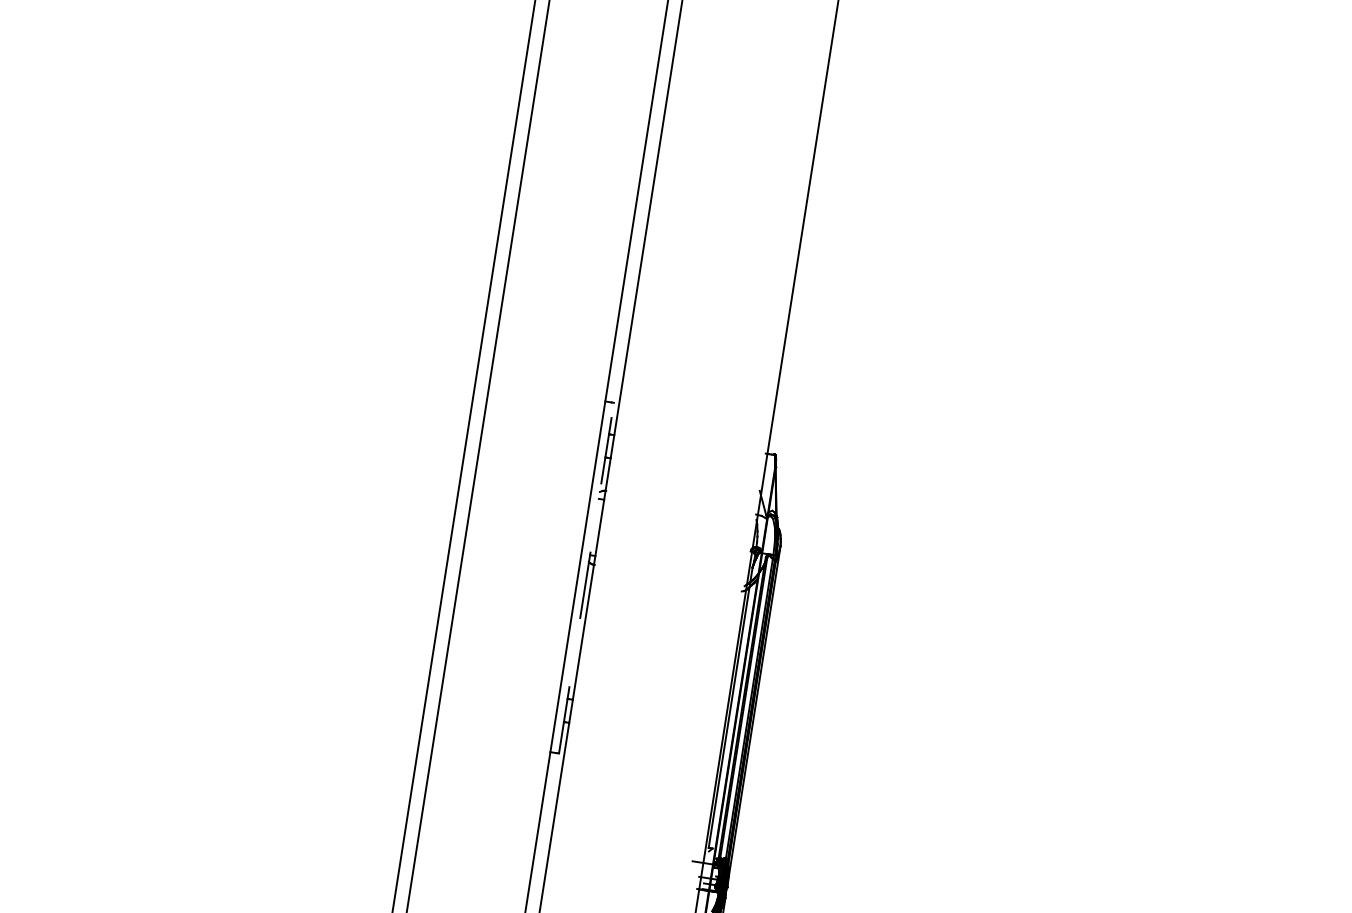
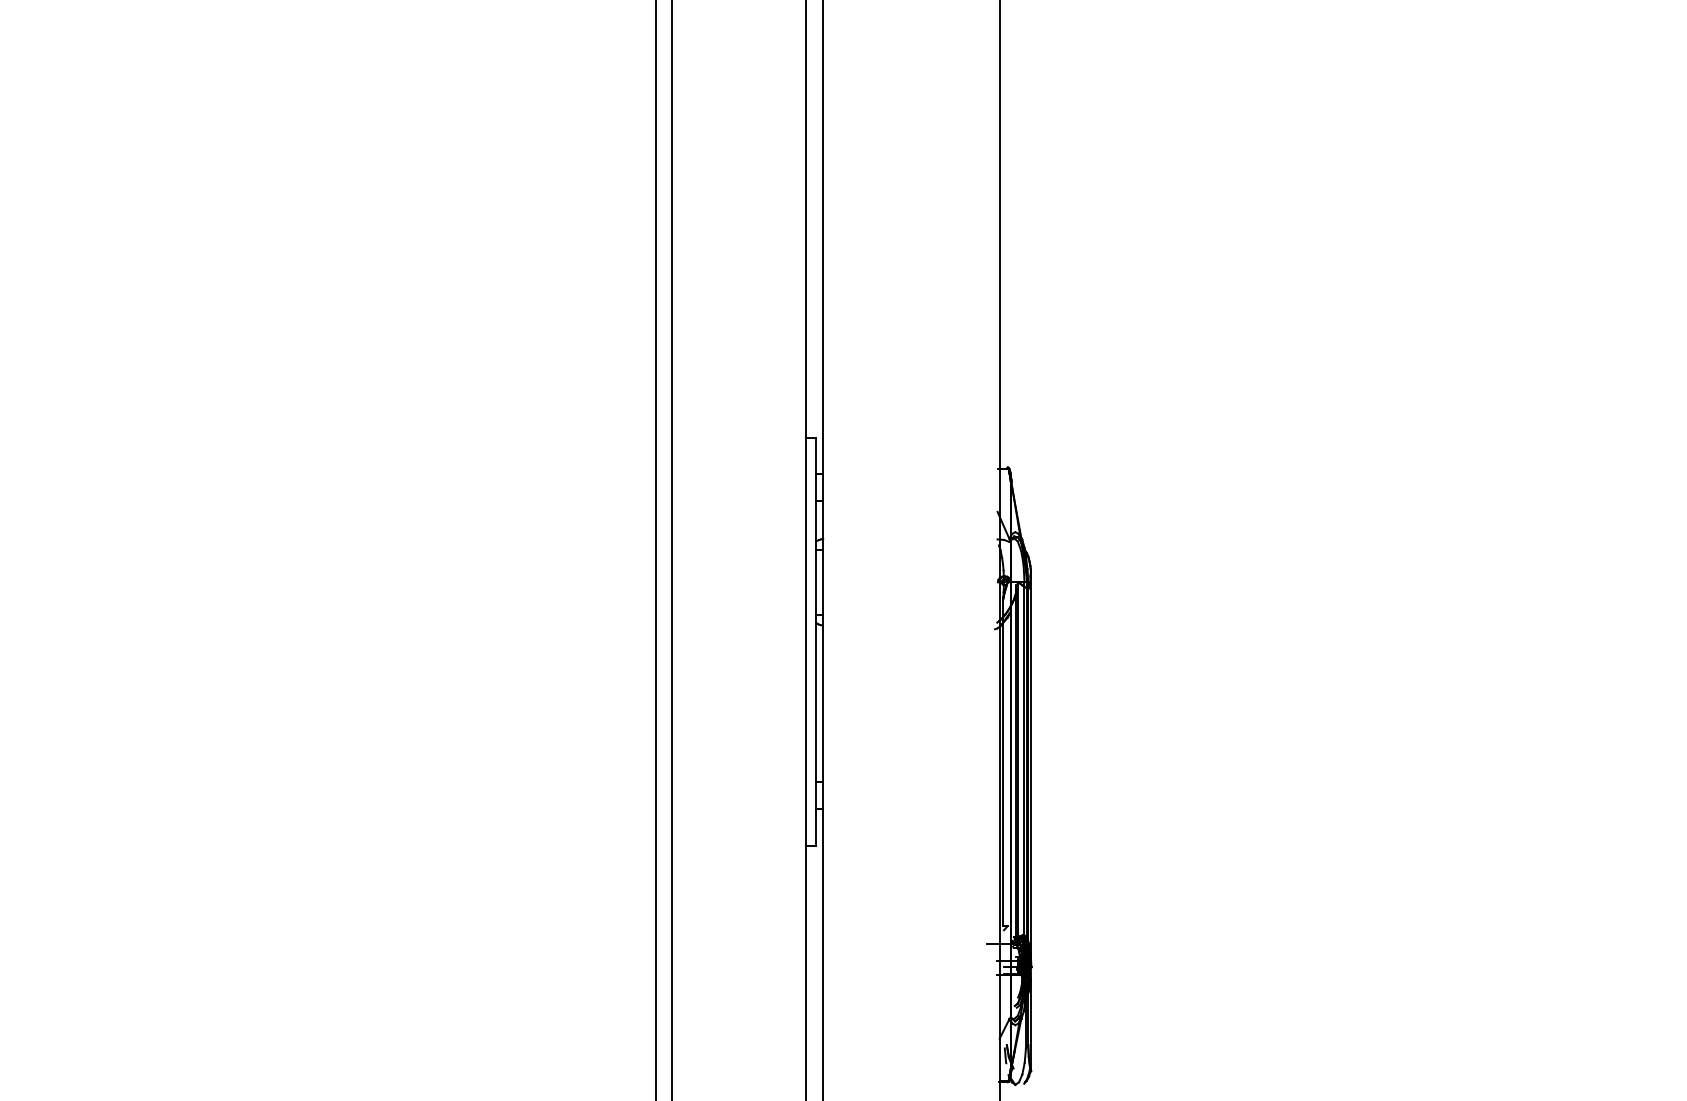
line: (586, 577) -> (816, 641), dashed -> solid

